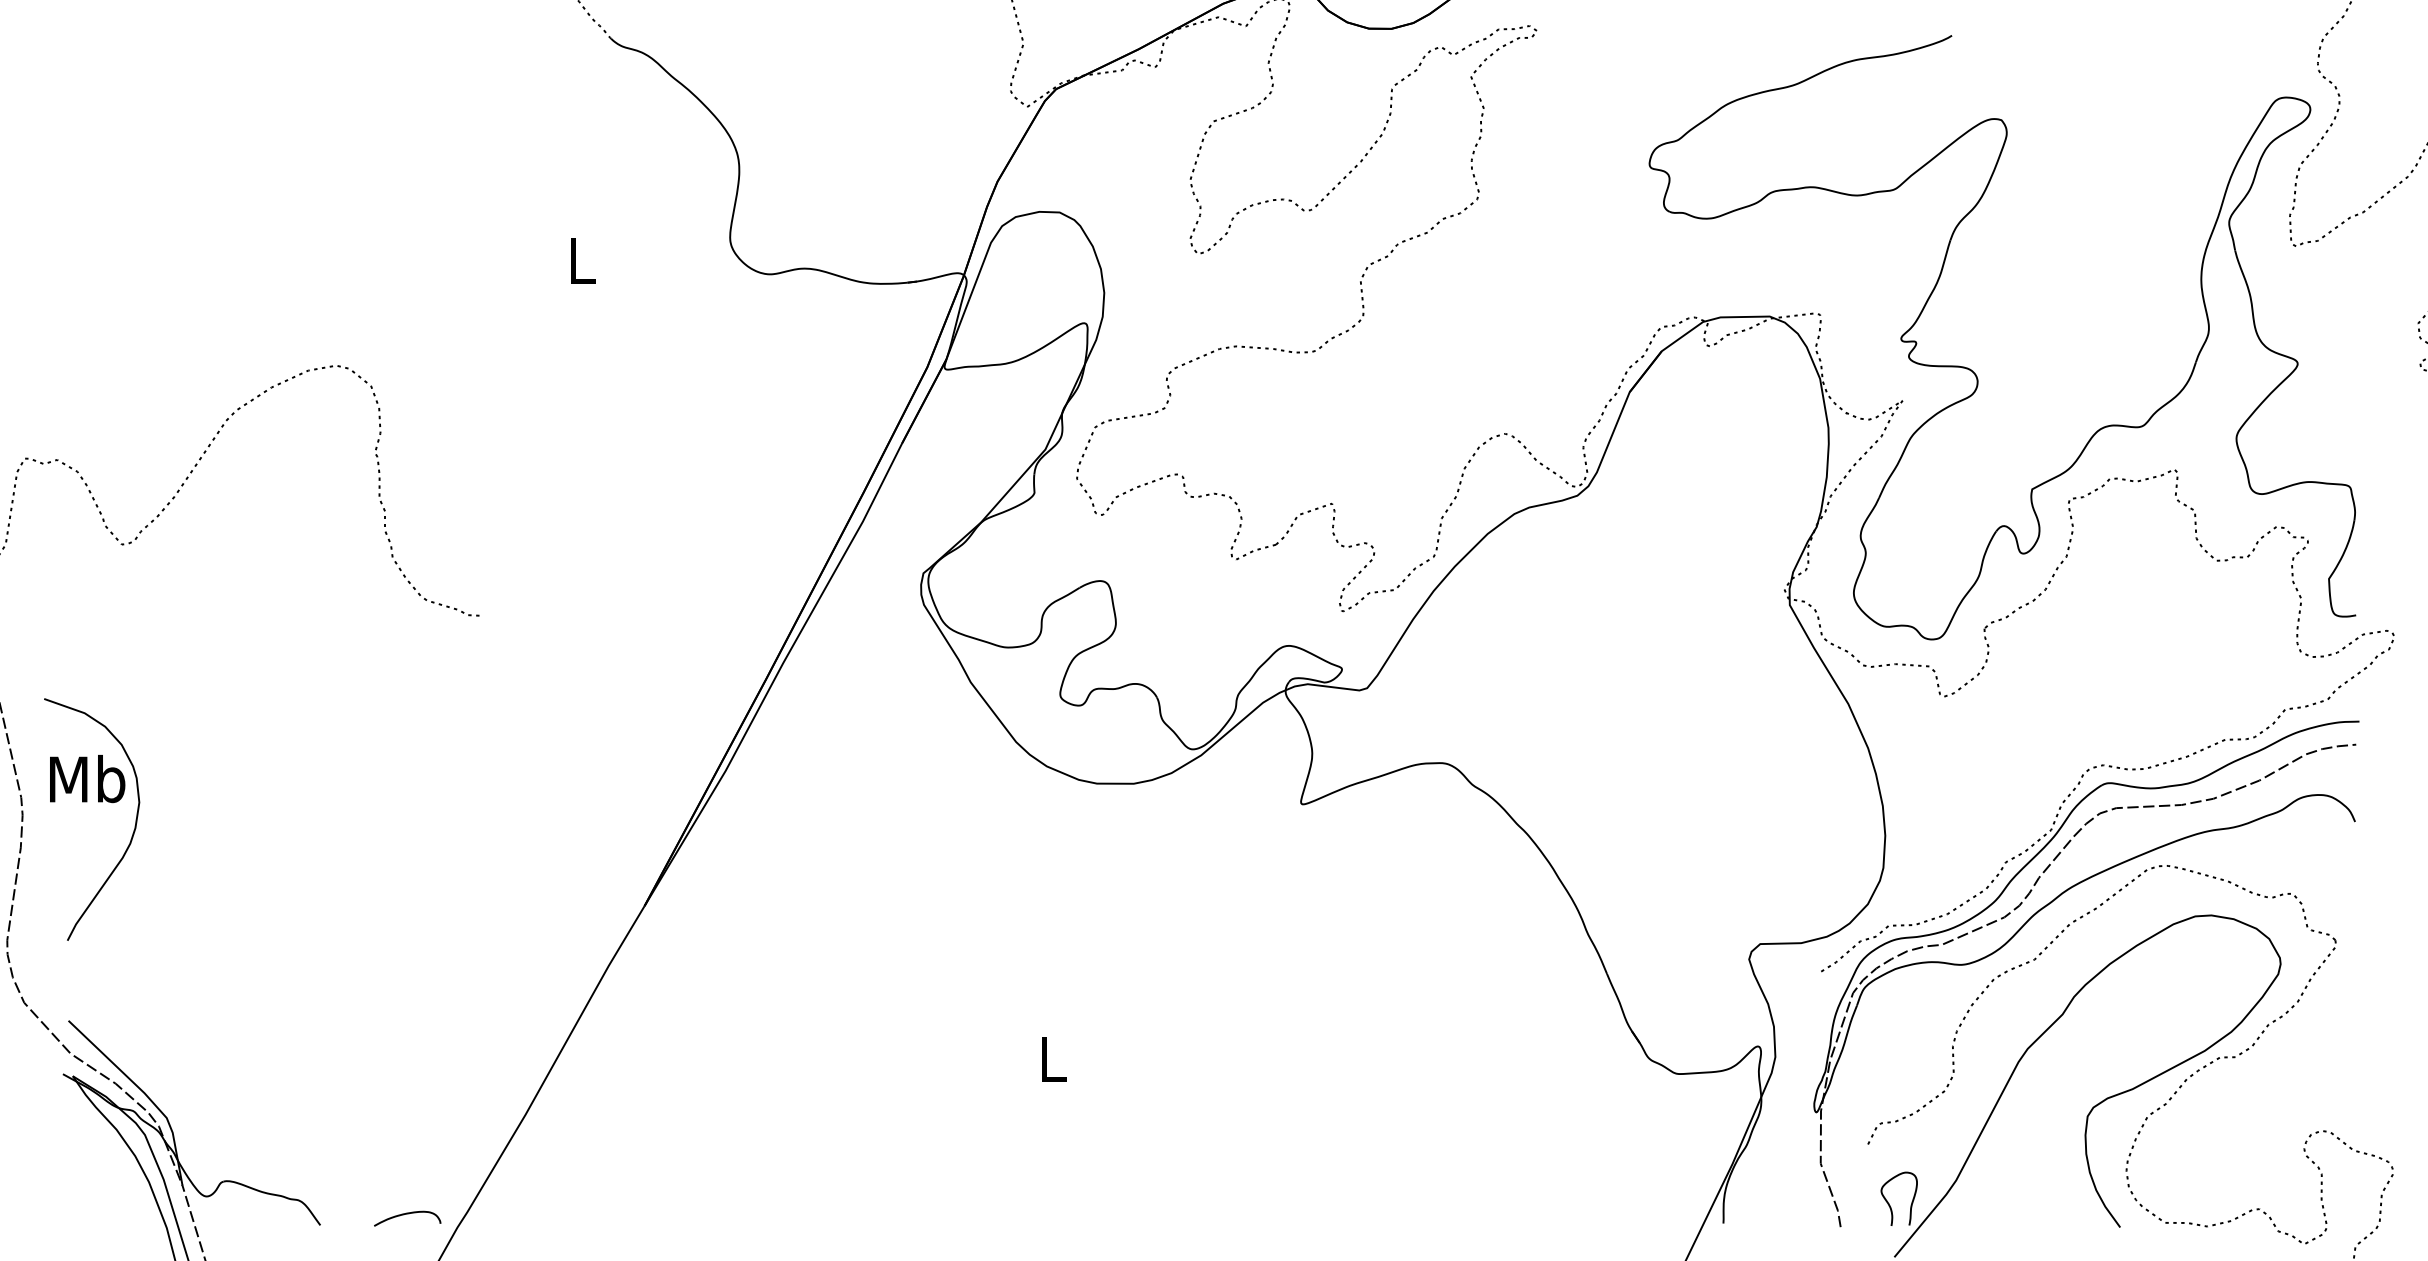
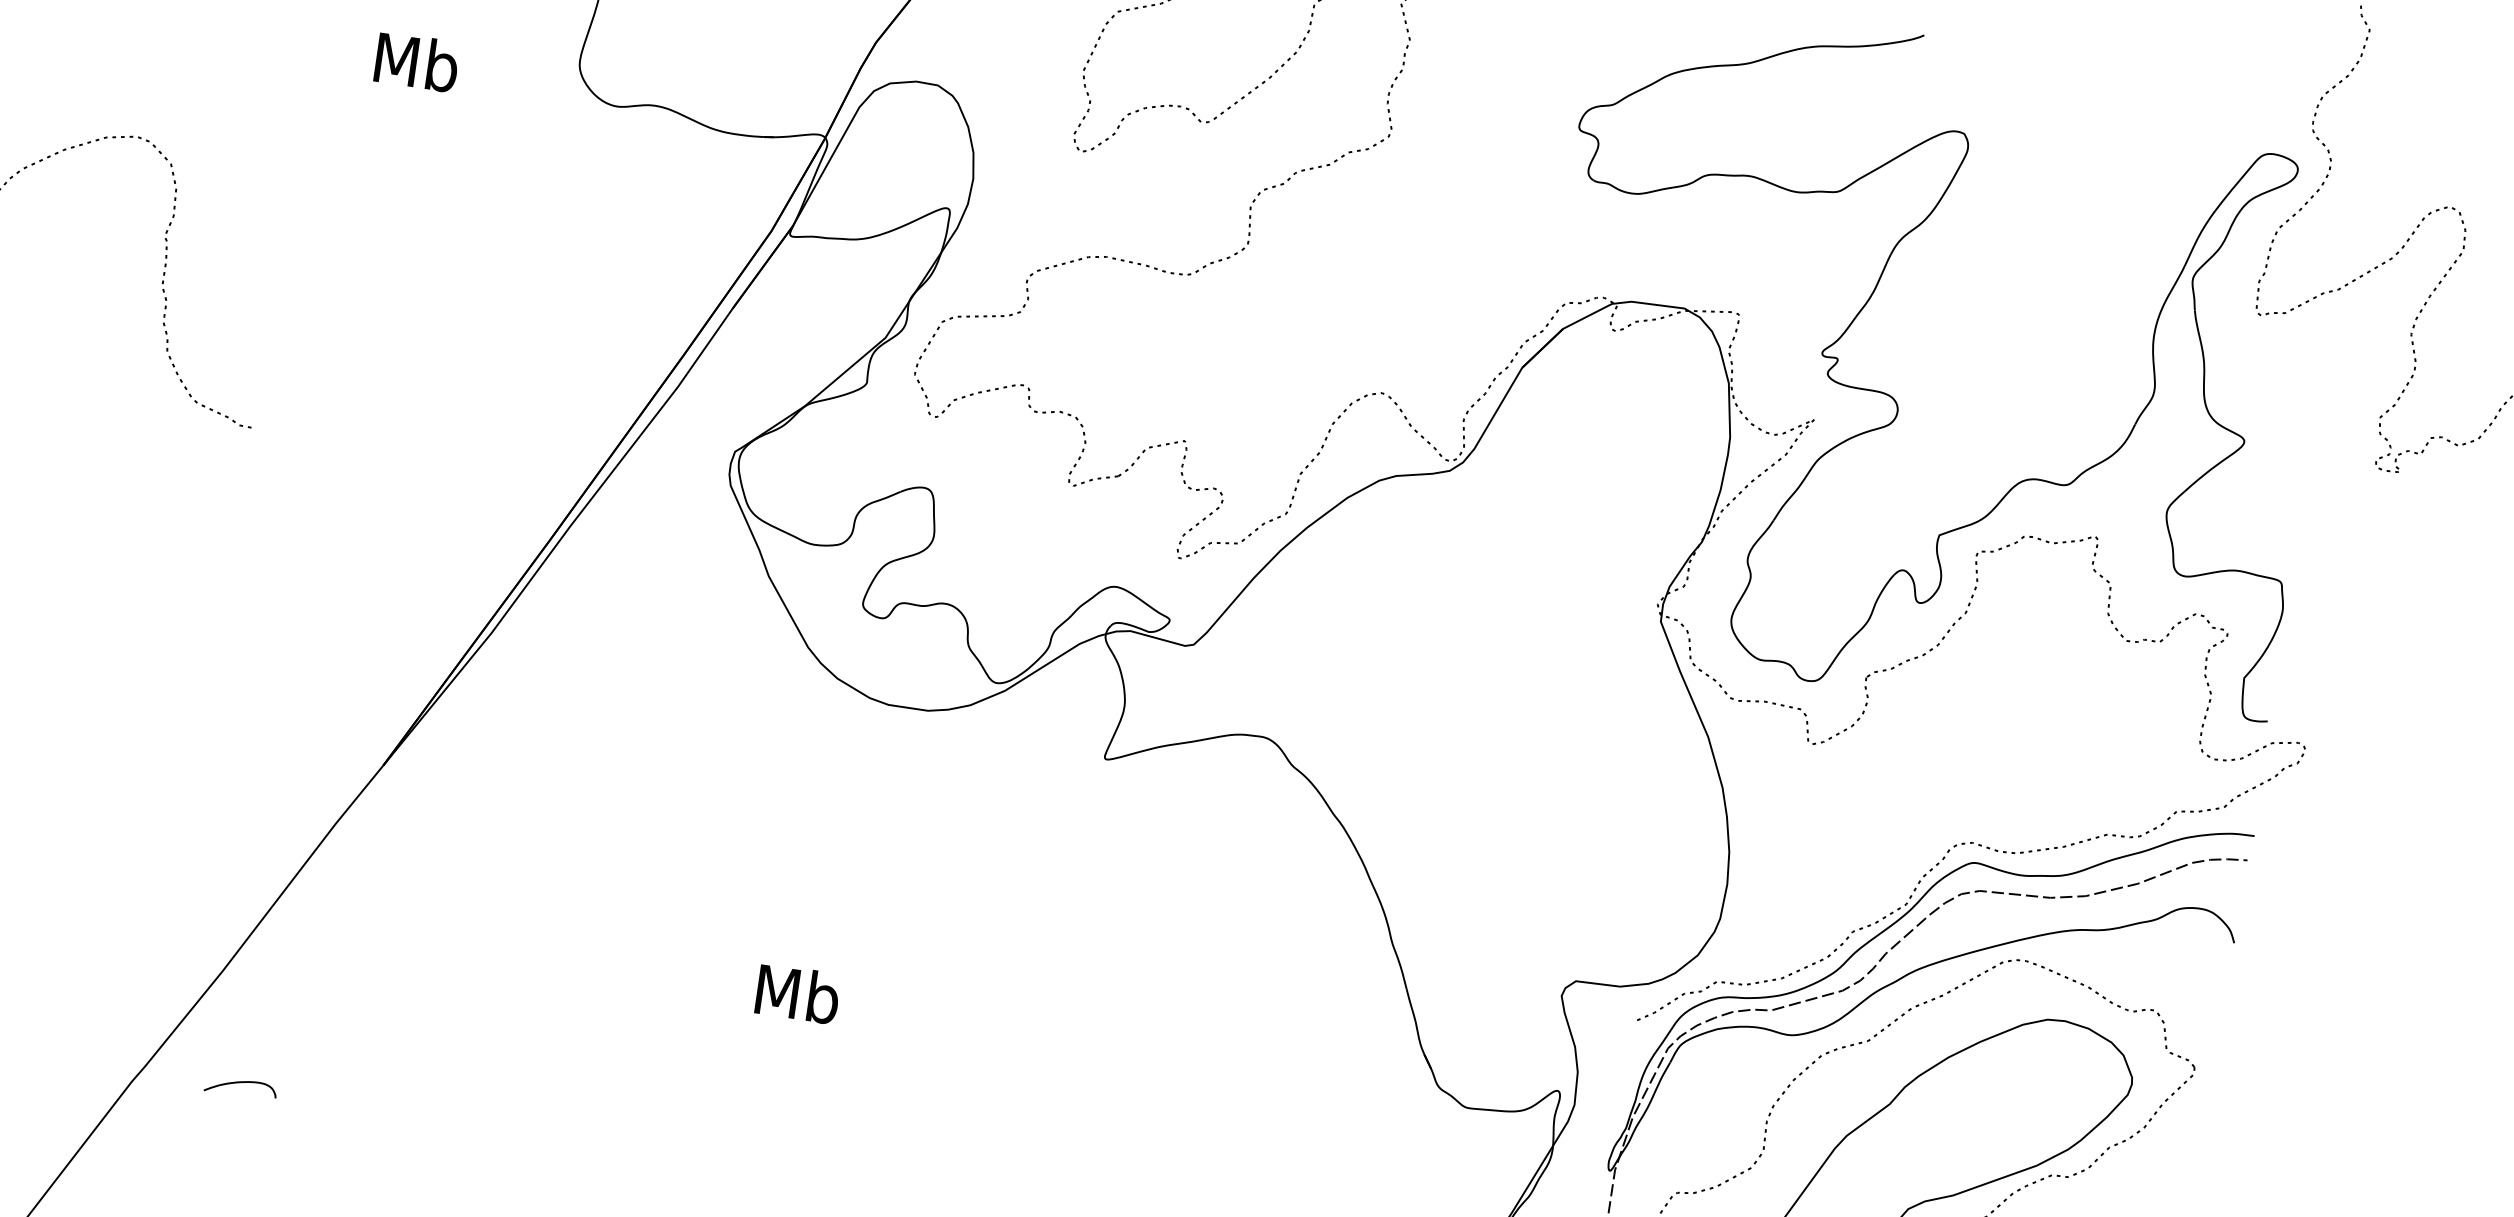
text: (581, 260) -> (416, 62), L -> Mb
text: (1052, 1059) -> (797, 994), L -> Mb
curve: (407, 1214) -> (241, 1083), moved

